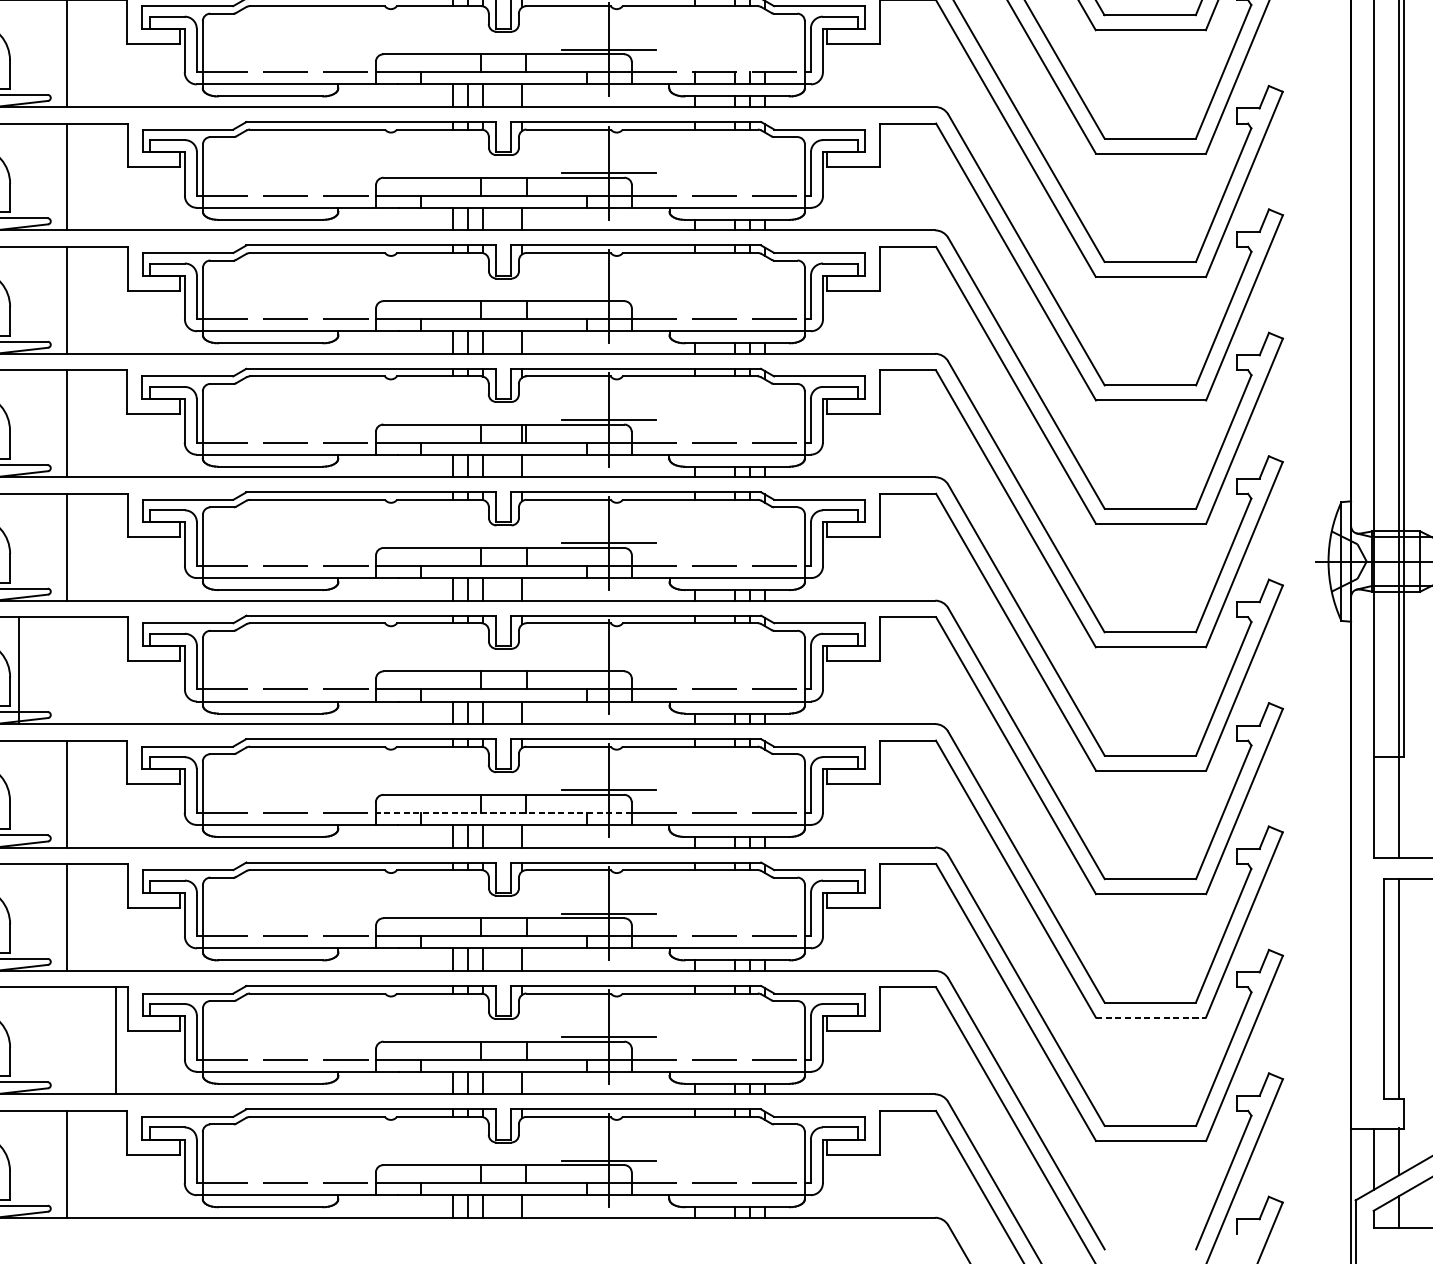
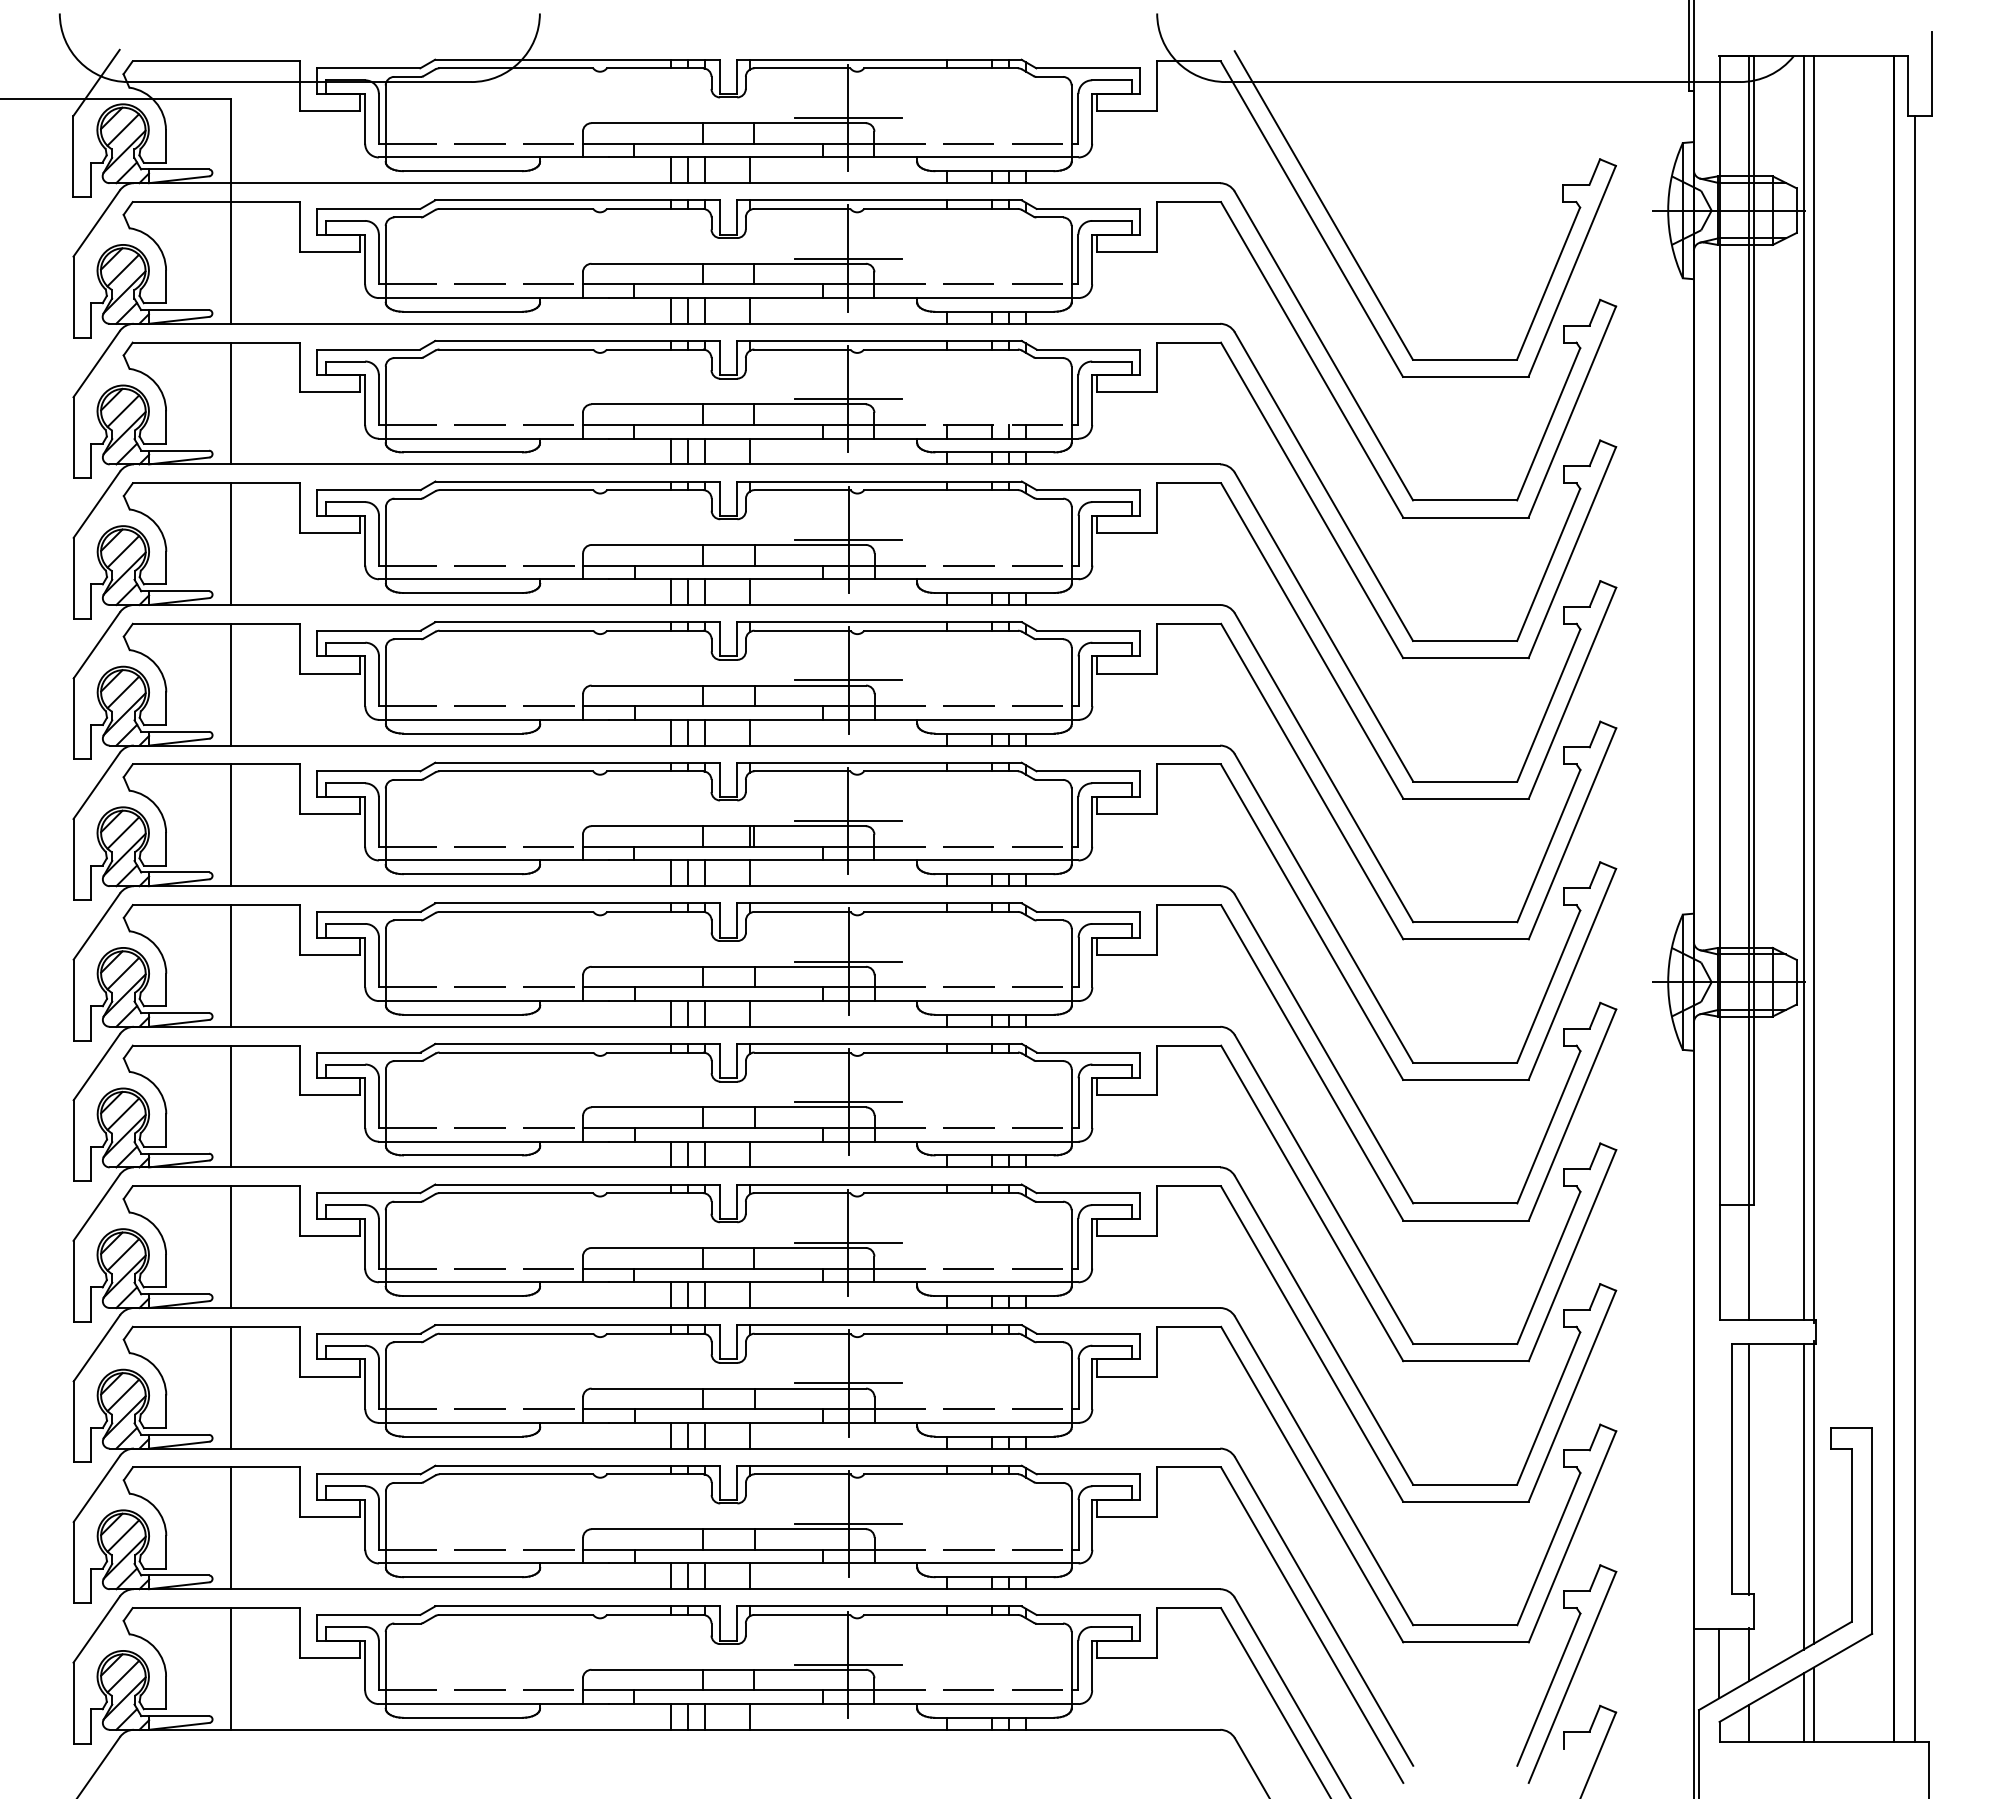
line: (609, 296) -> (848, 680), added
line: (609, 667) -> (848, 1102), added
line: (19, 670) -> (231, 1106), moved
line: (503, 812) -> (728, 1268), dashed -> solid
line: (1150, 1017) -> (1465, 1501), dashed -> solid
line: (116, 1041) -> (231, 1528), moved

